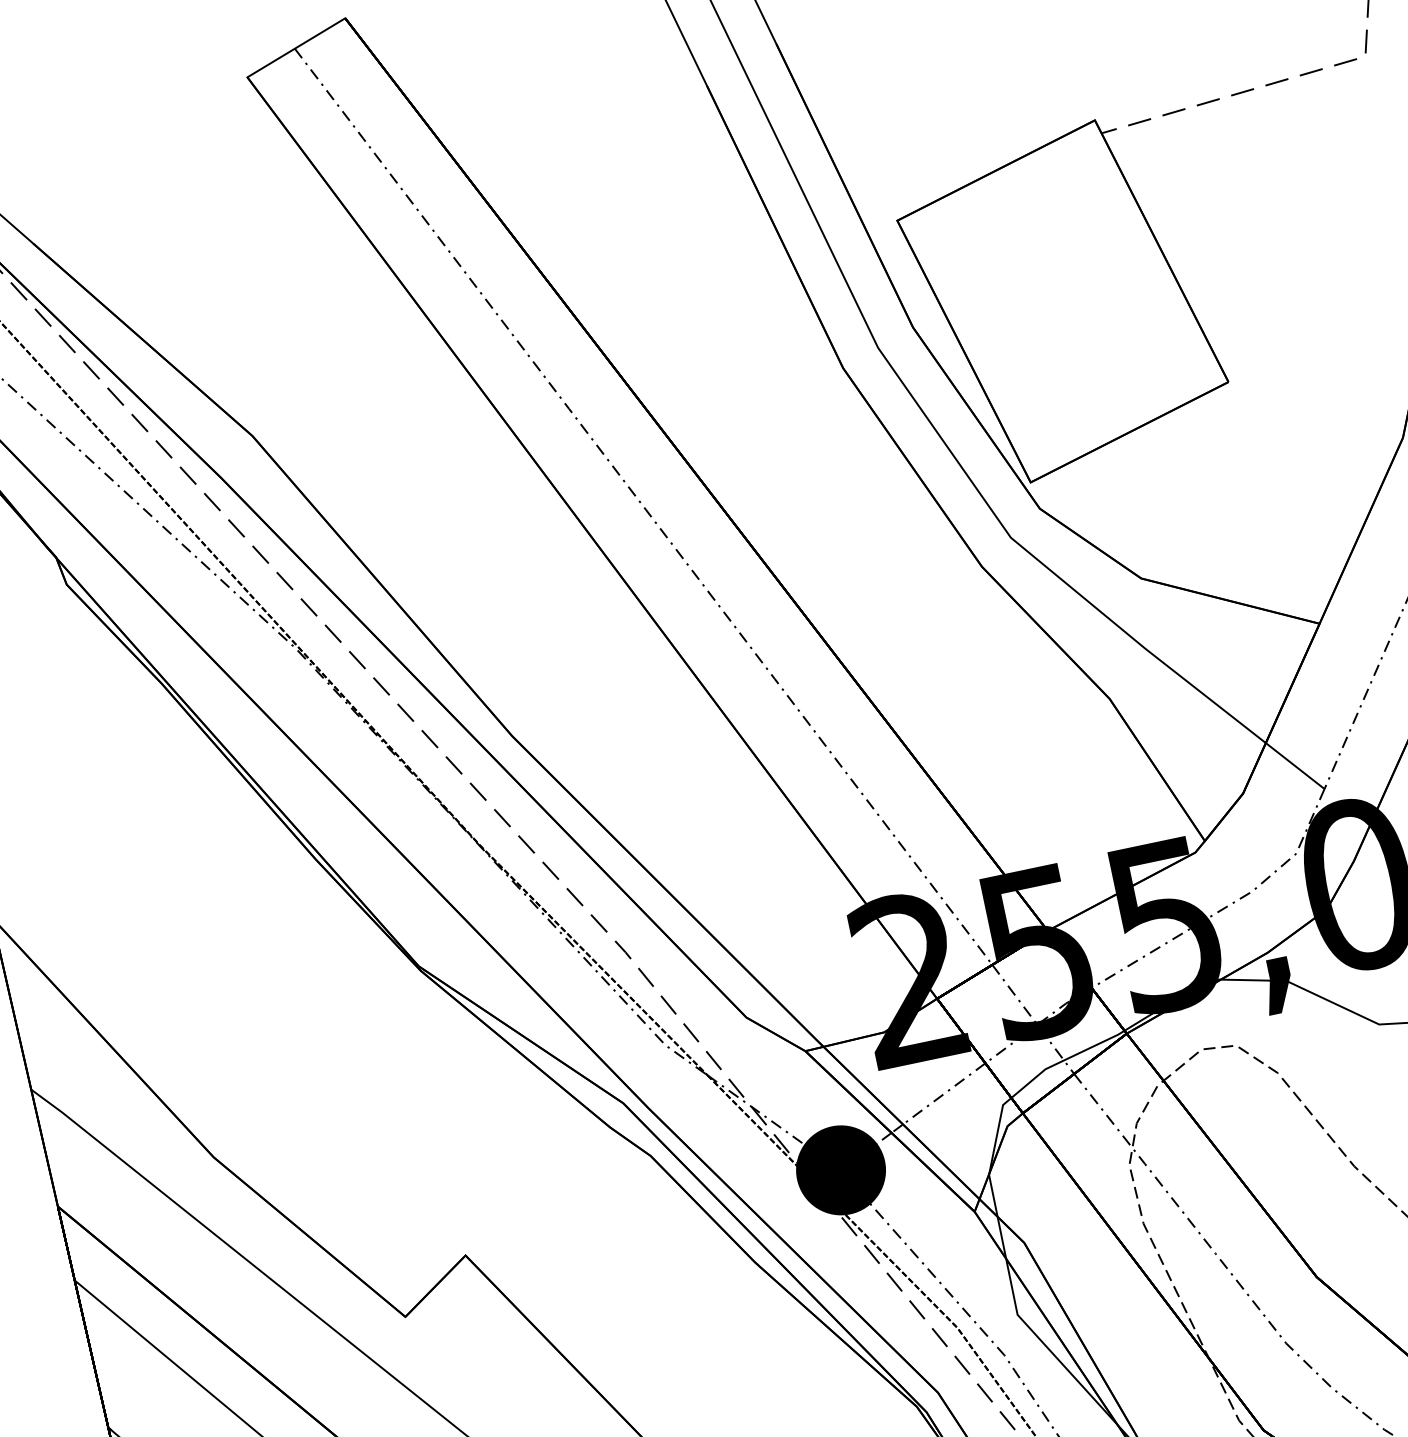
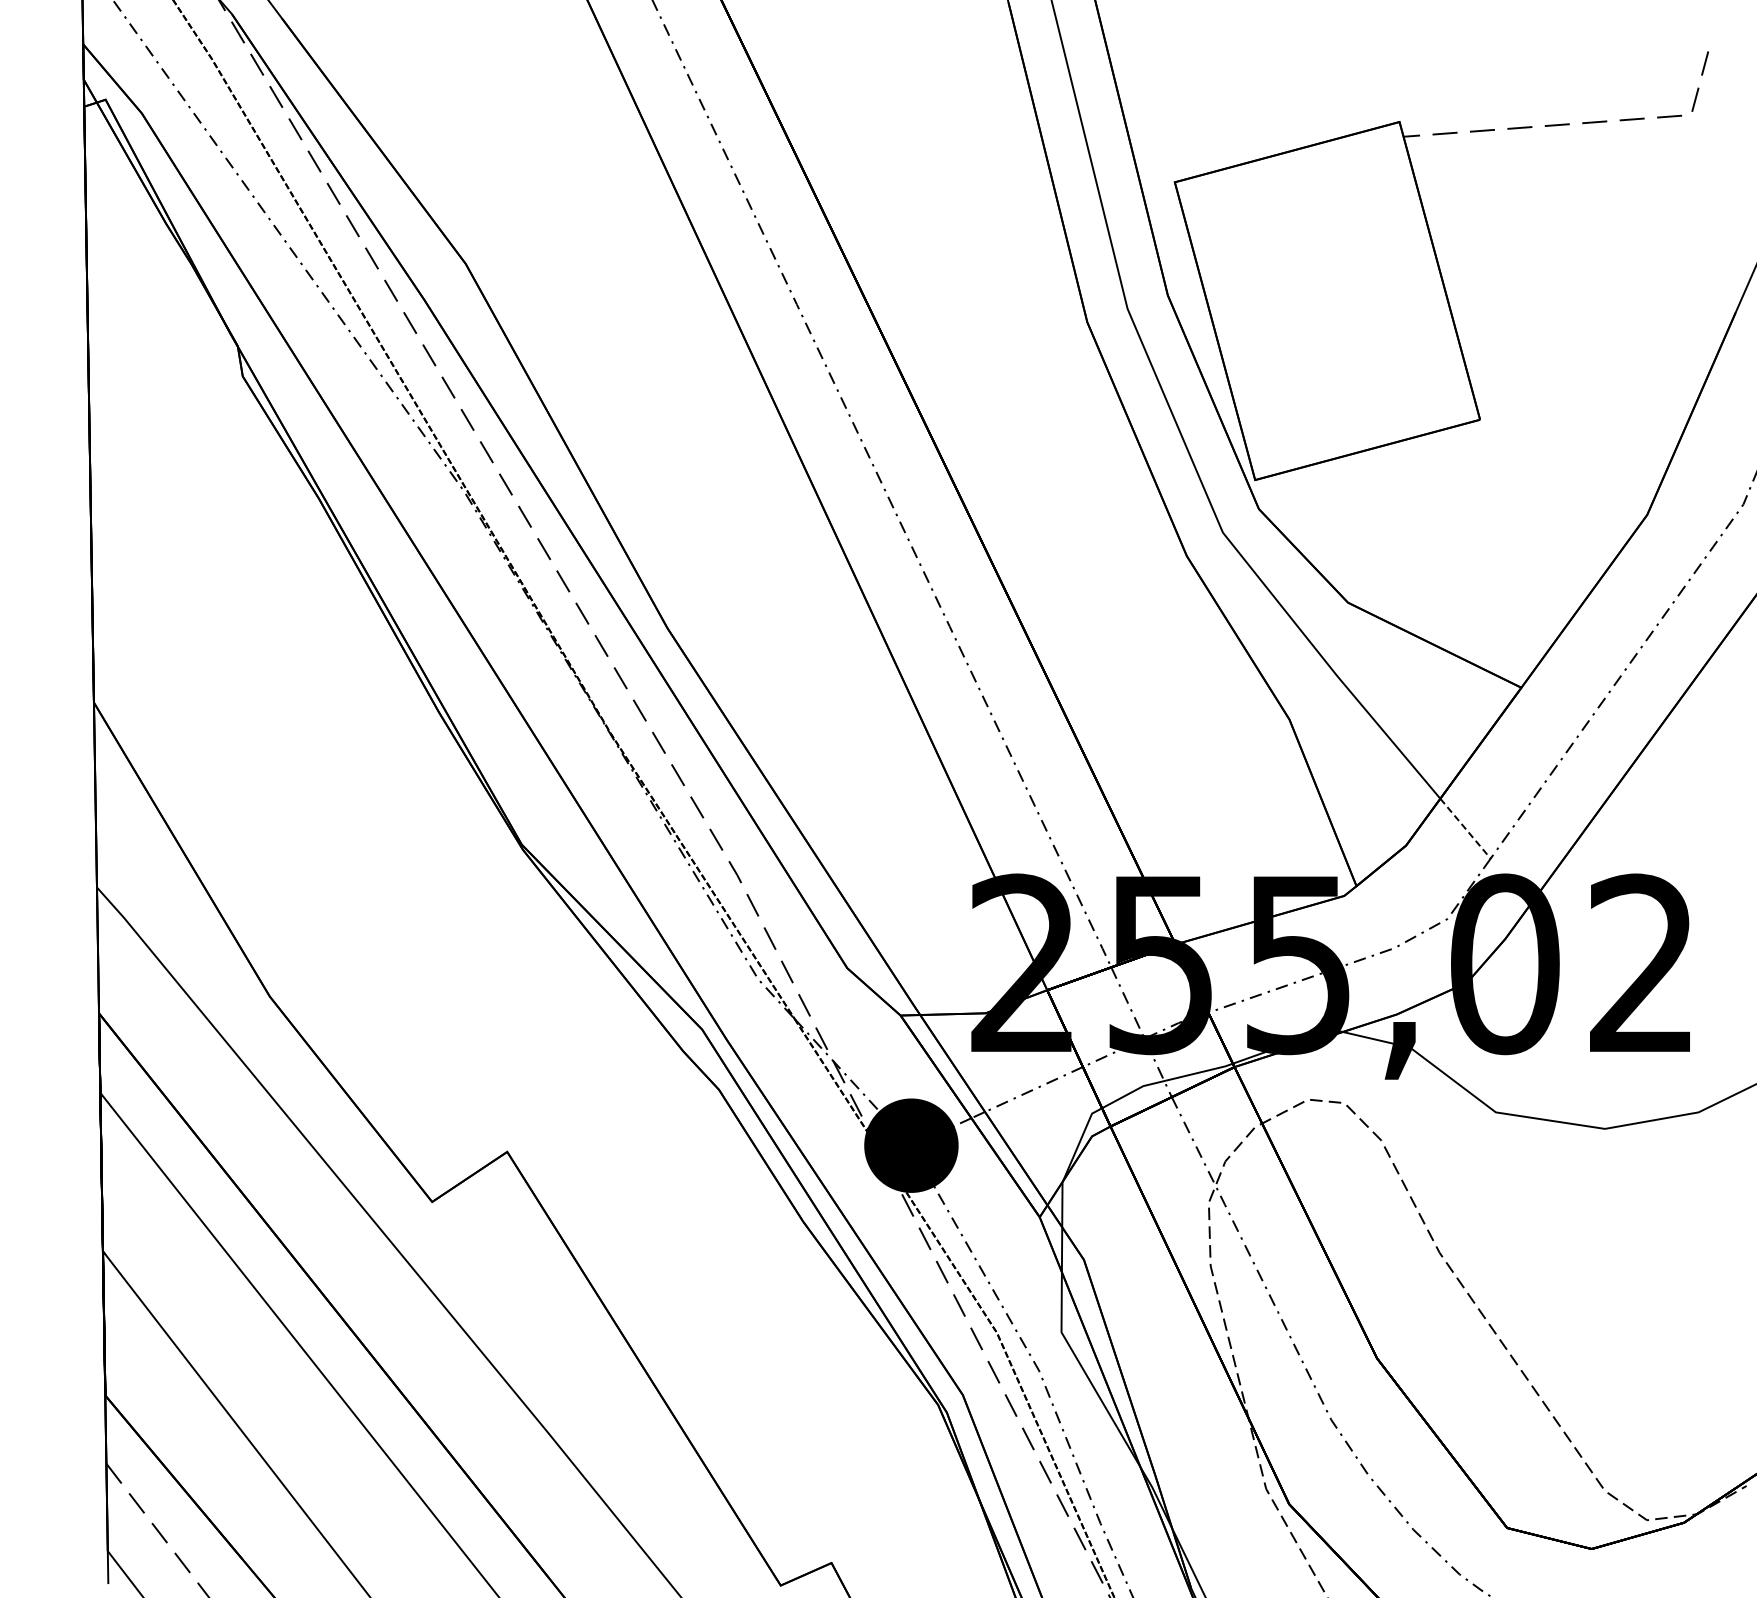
line: (1295, 766) -> (1465, 829), solid -> dashed

